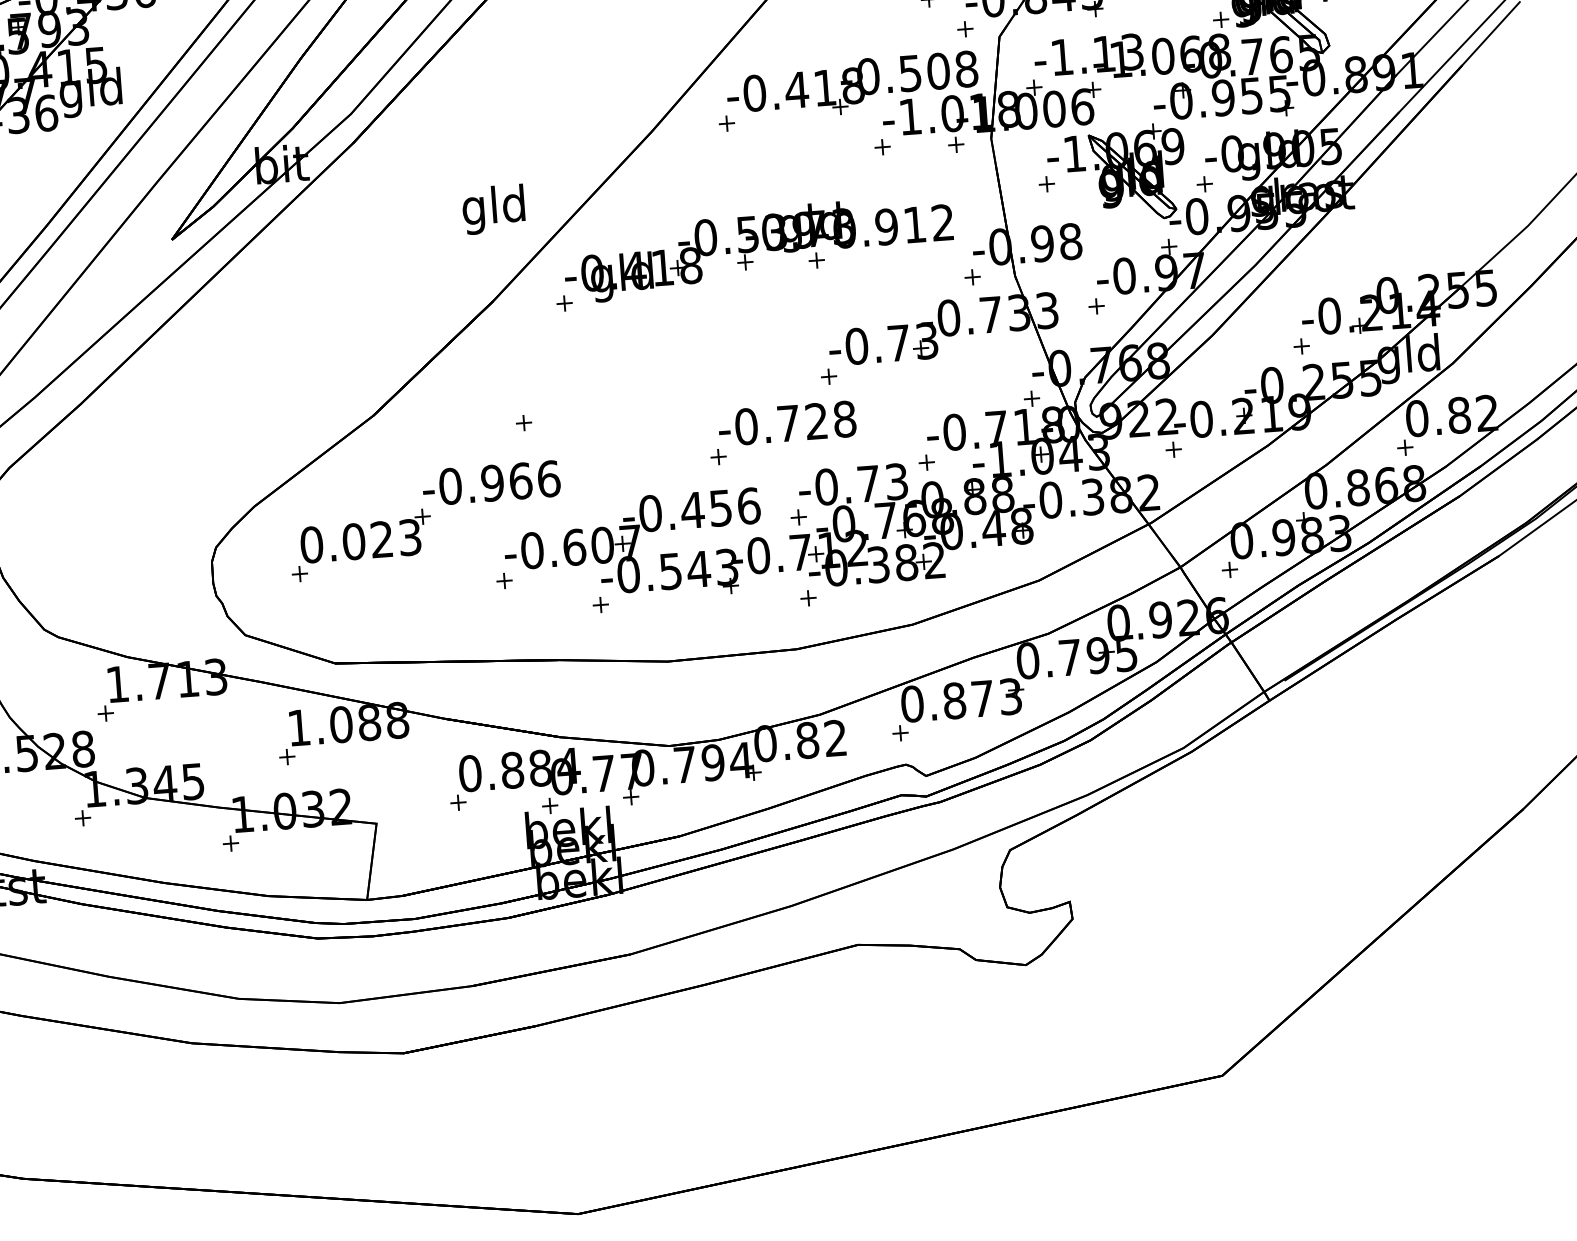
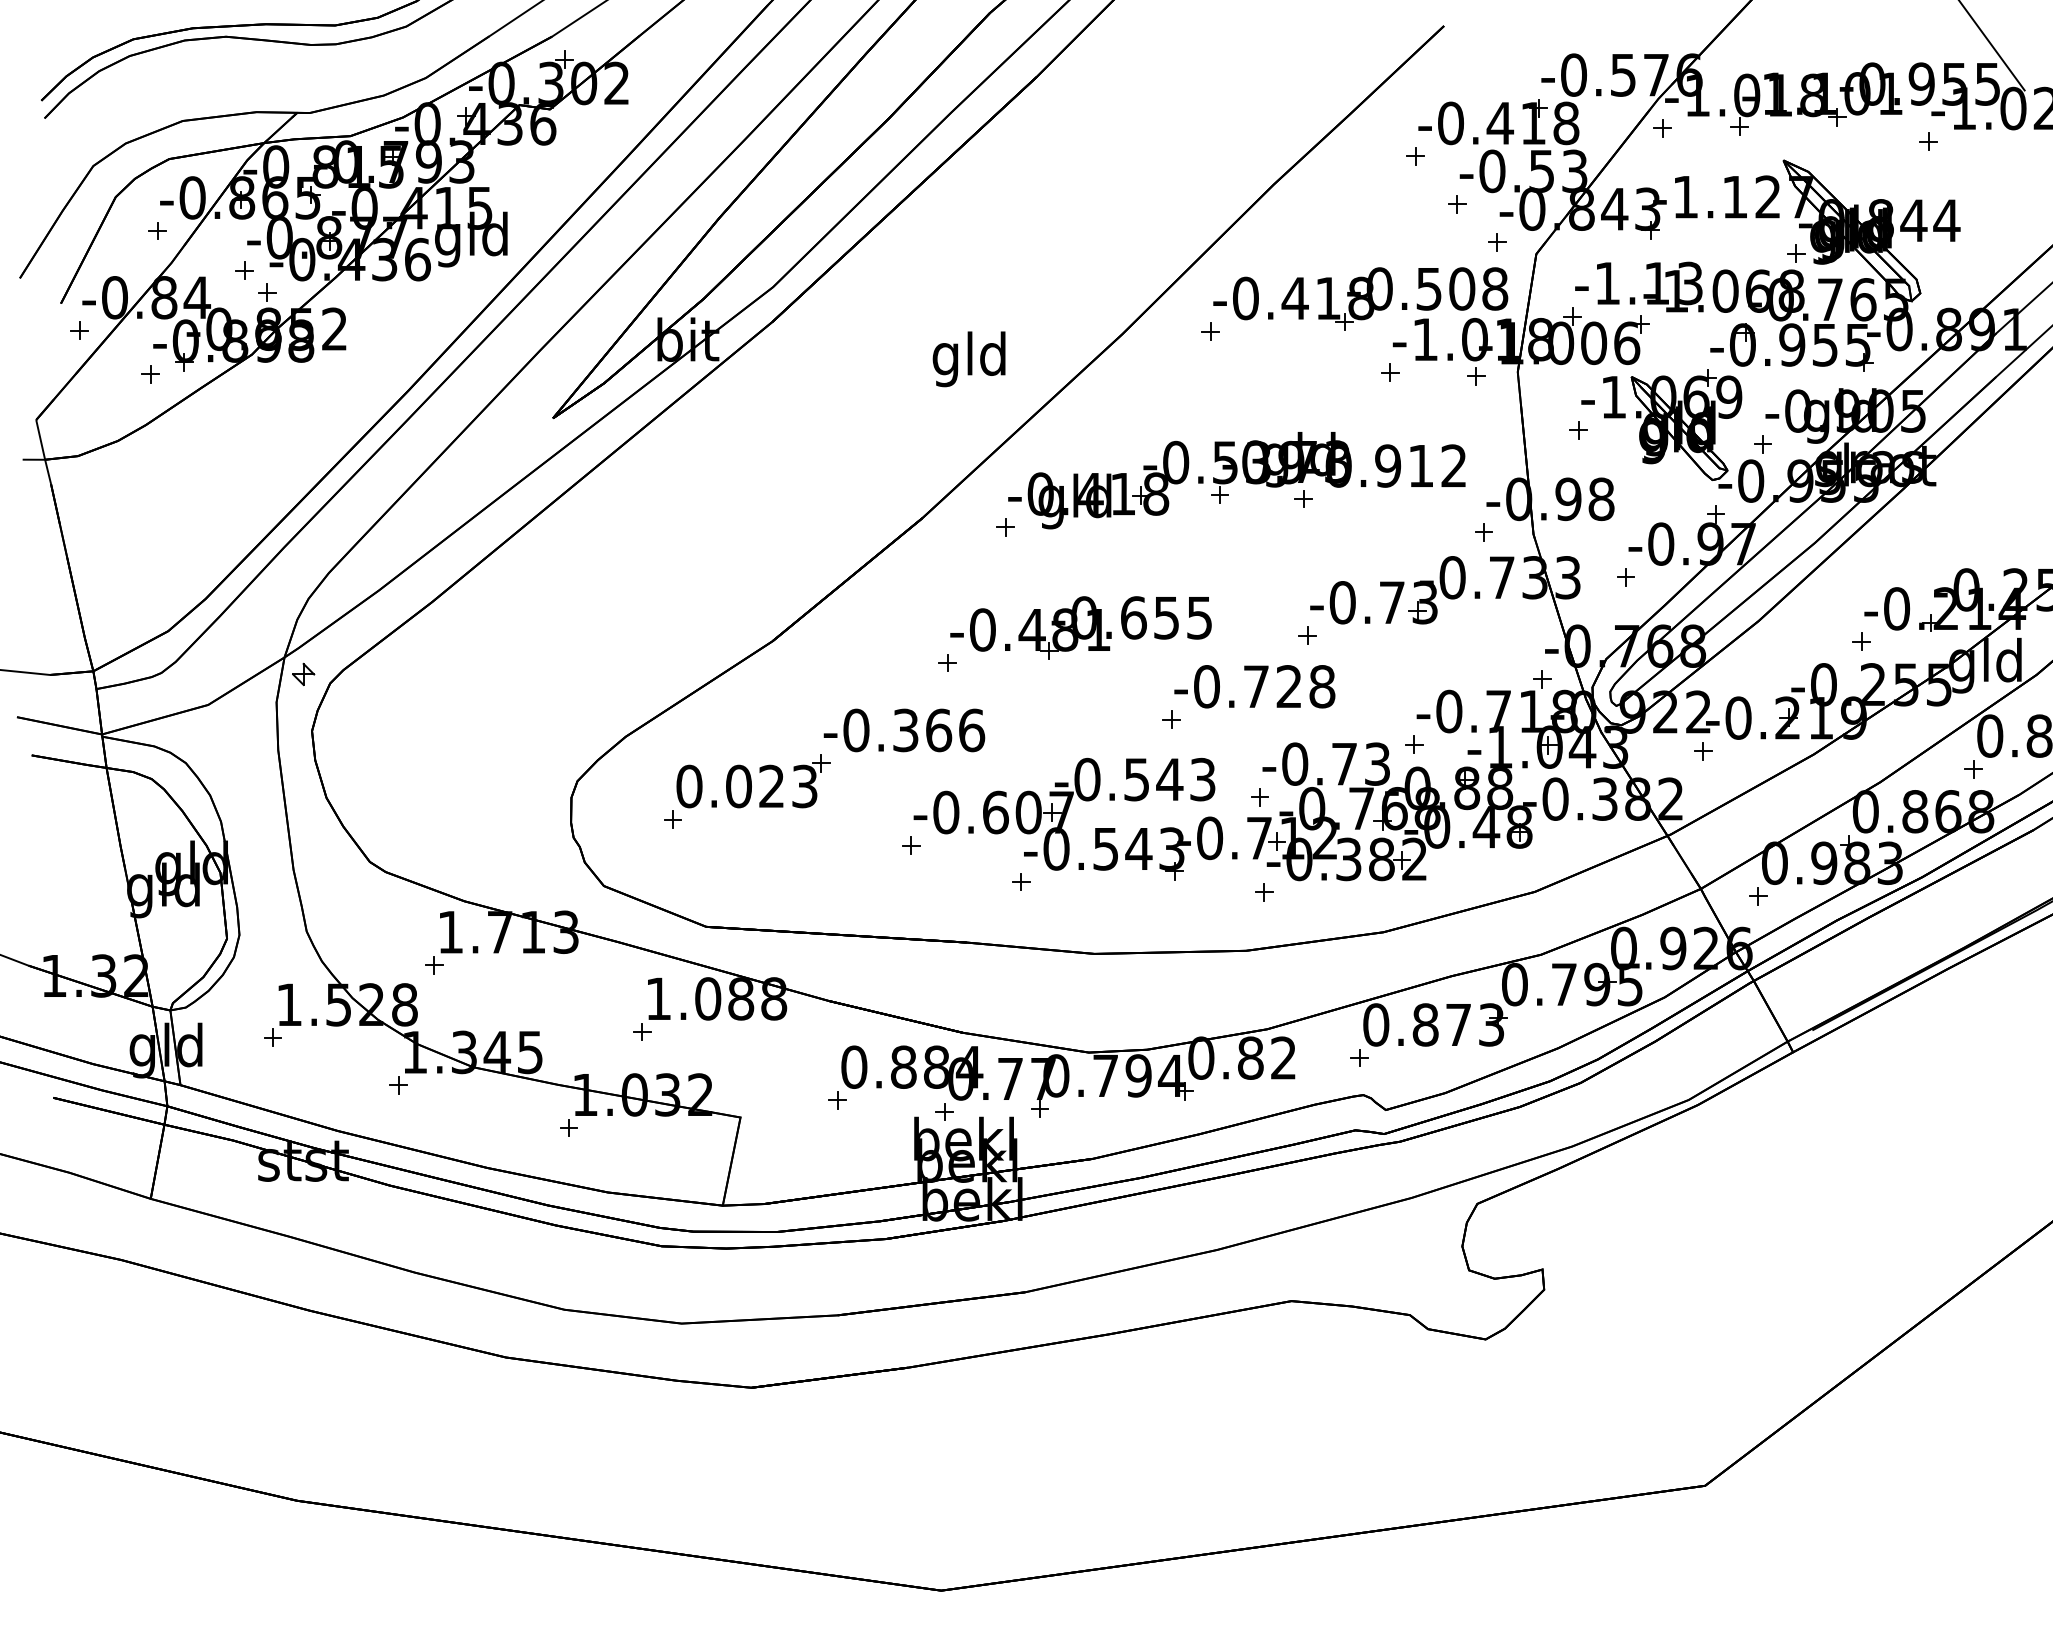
text: (493, 209) -> (968, 359), moved
part: (634, 384) -> (1080, 627), added
text: (492, 483) -> (905, 730), -0.966 -> -0.366
text: (720, 508) -> (1169, 779), -0.456 -> -0.543

